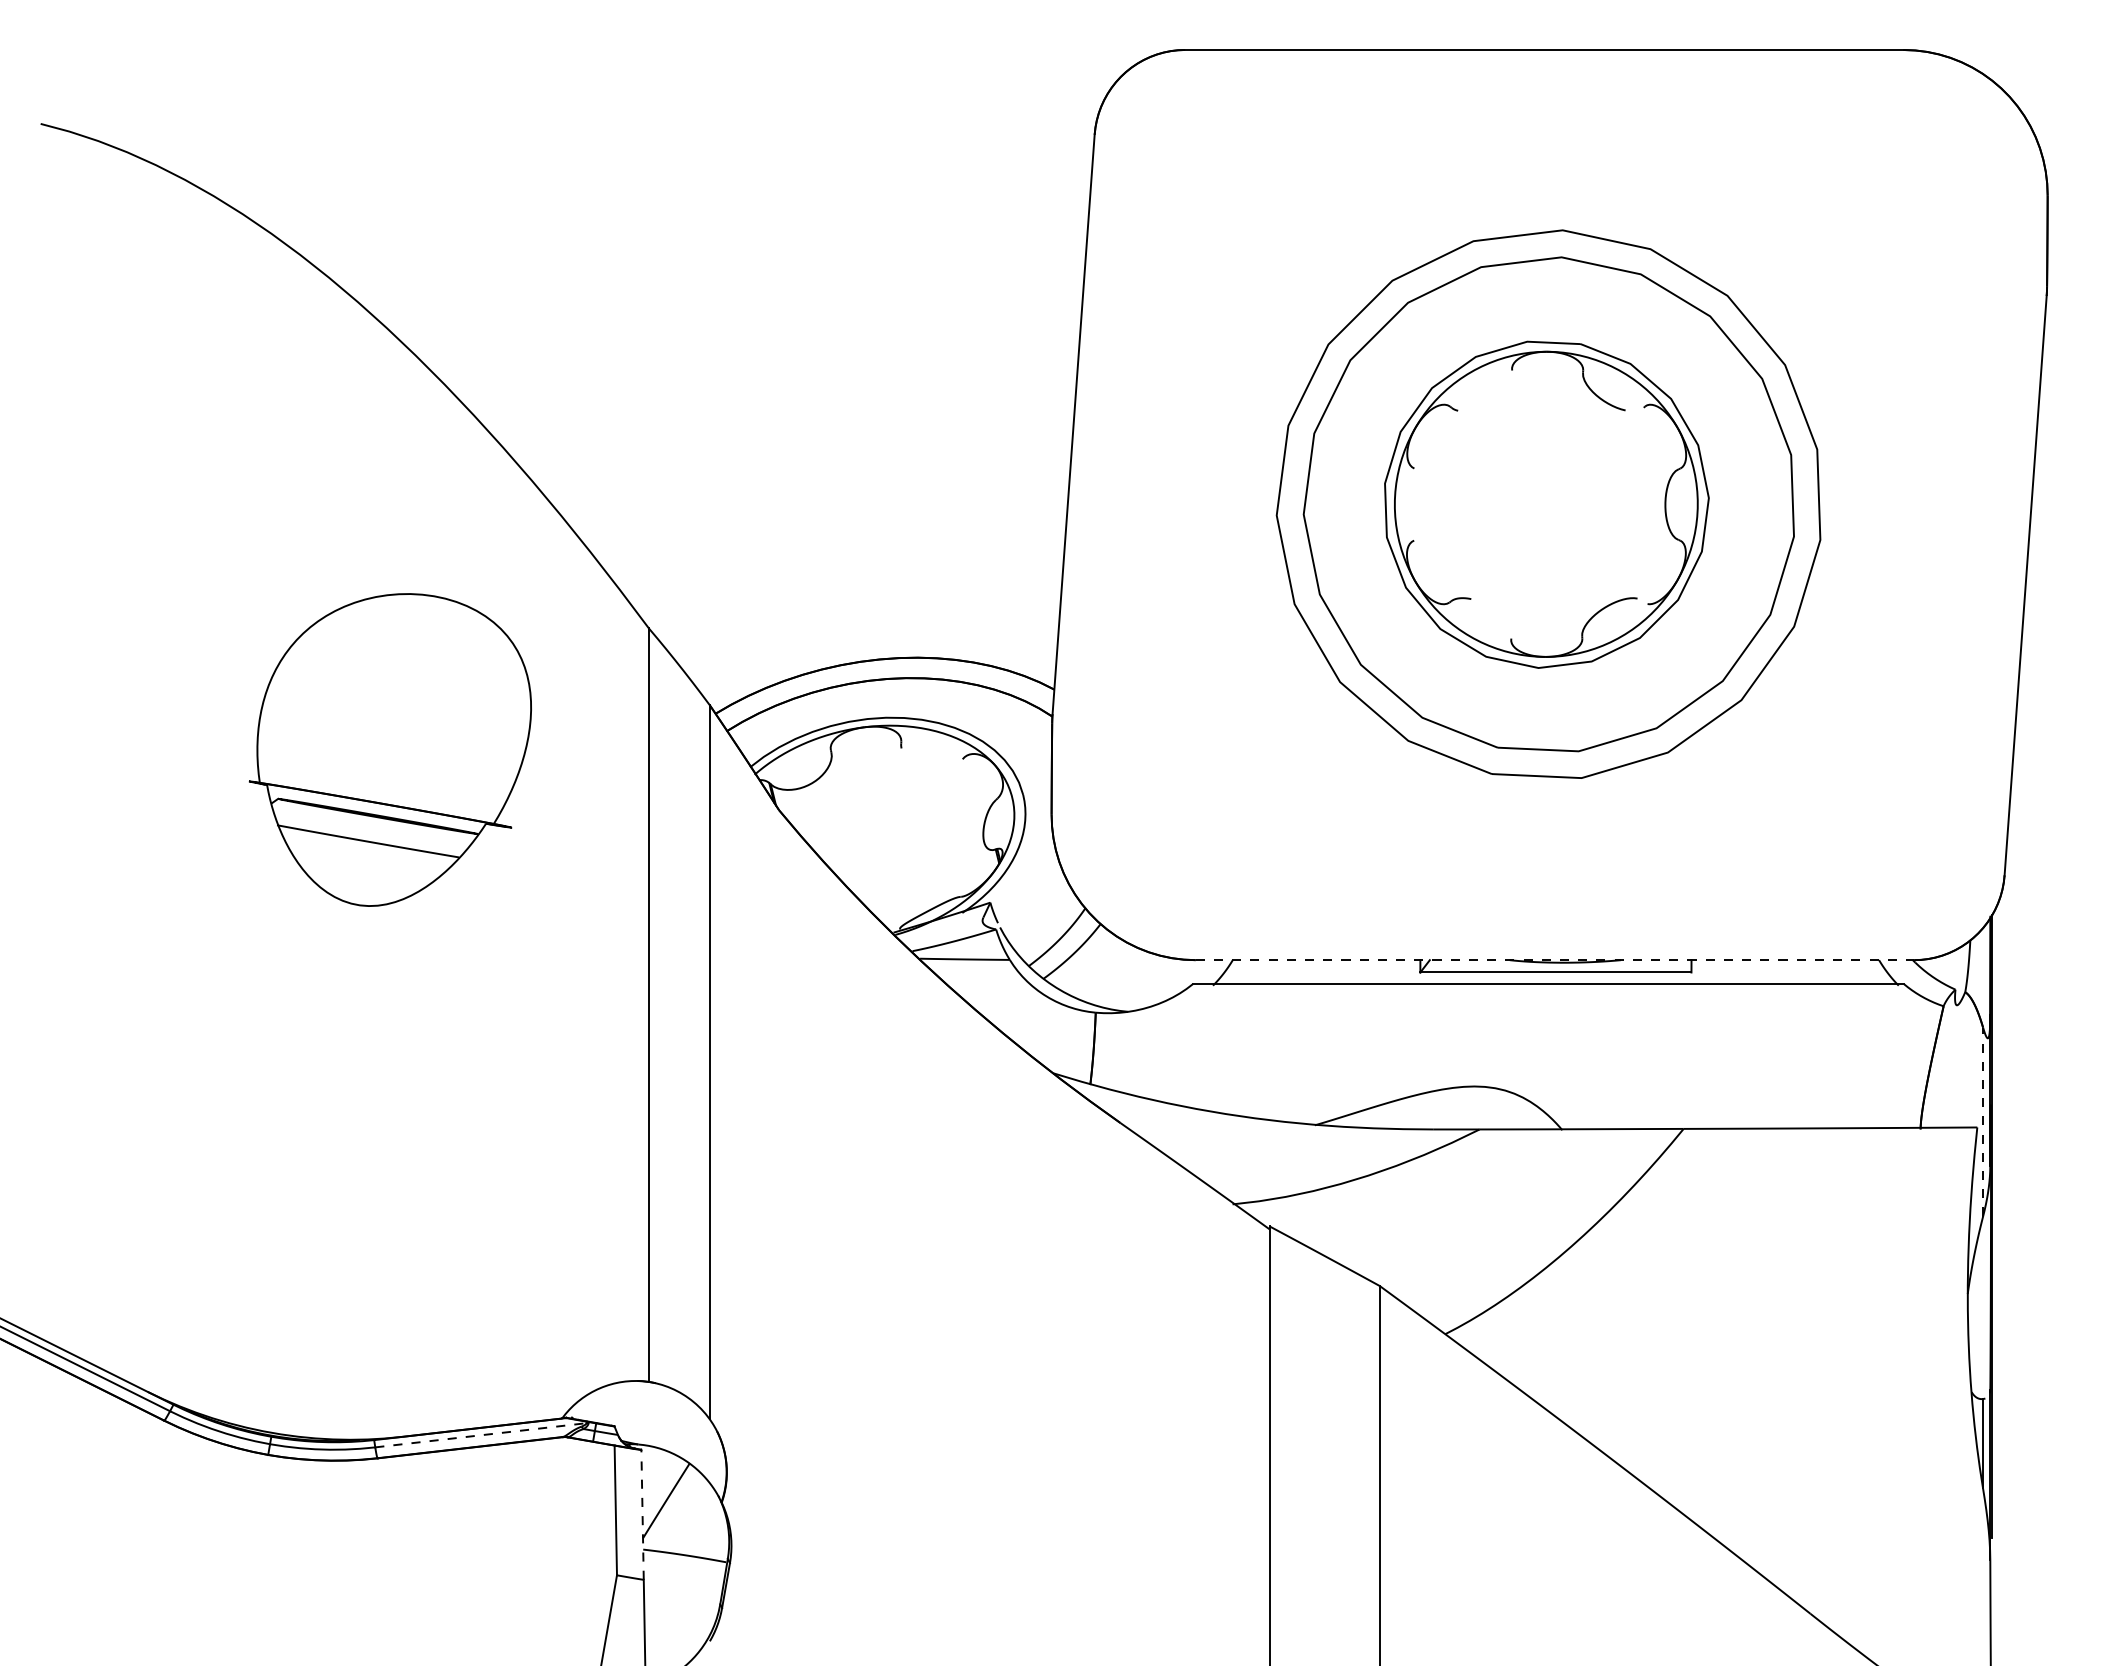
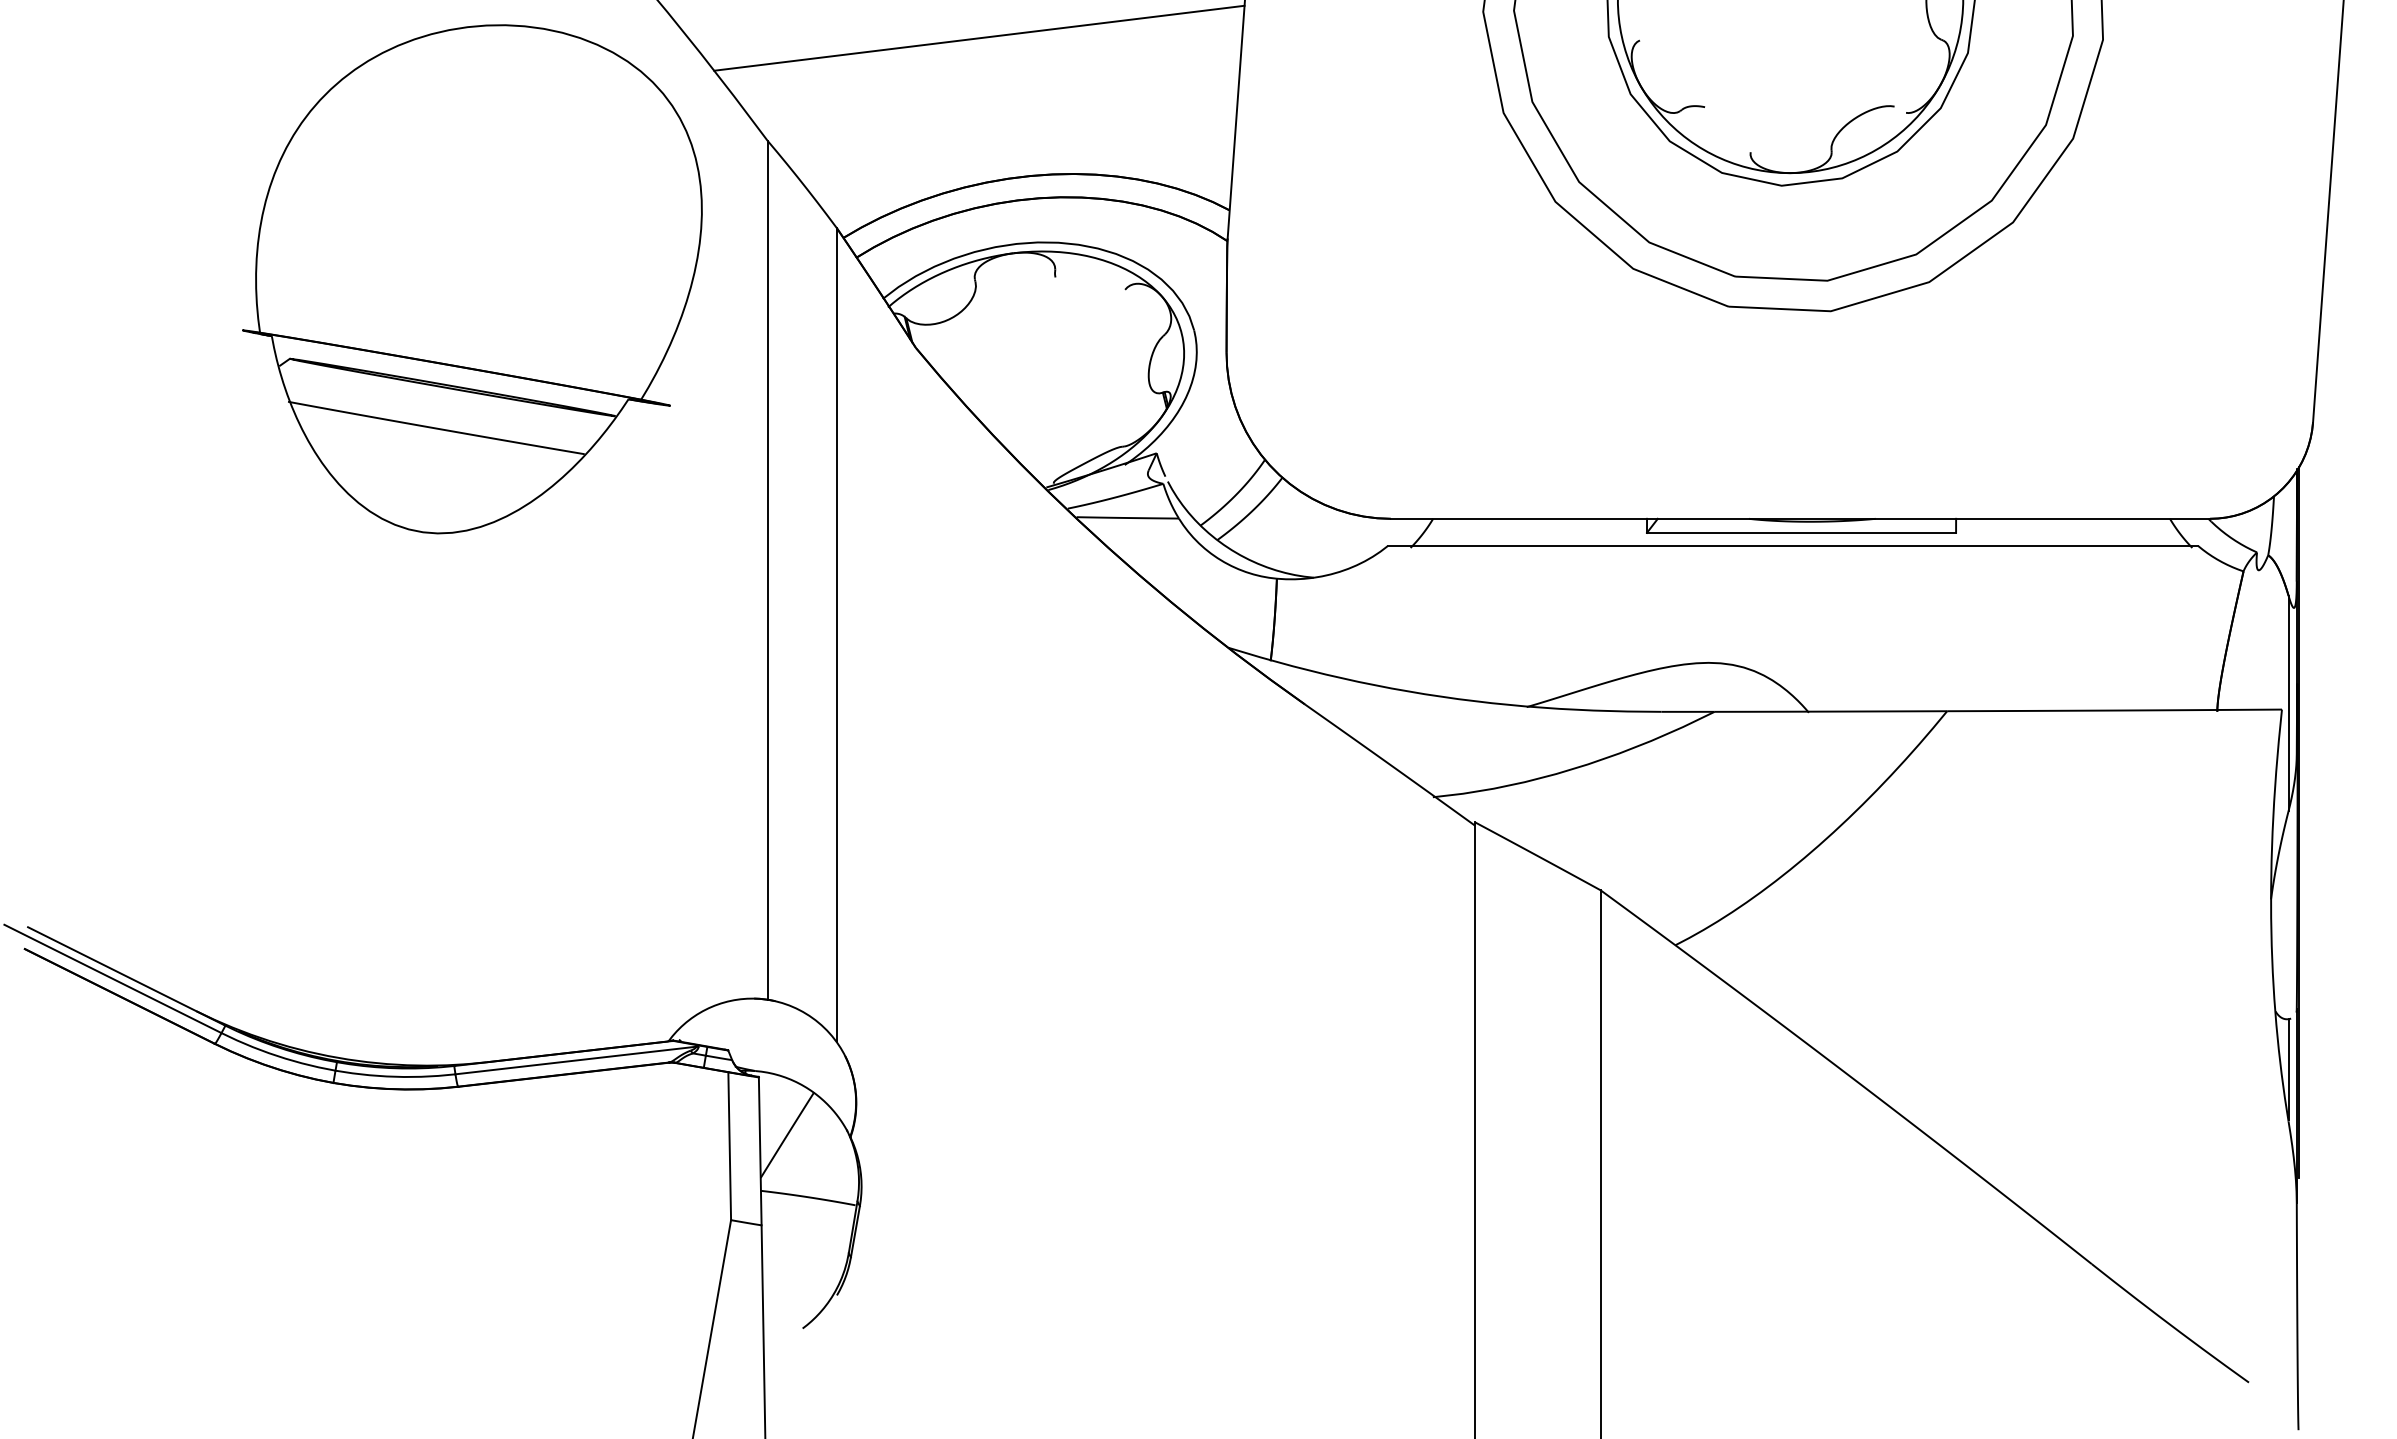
line: (834, 538) -> (979, 38), added
part: (390, 749) -> (472, 278), size x1.43
line: (1555, 960) -> (1801, 519), dashed -> solid
line: (1983, 1121) -> (2289, 702), dashed -> solid
line: (481, 1435) -> (576, 1060), dashed -> solid
line: (642, 1514) -> (760, 1150), dashed -> solid

